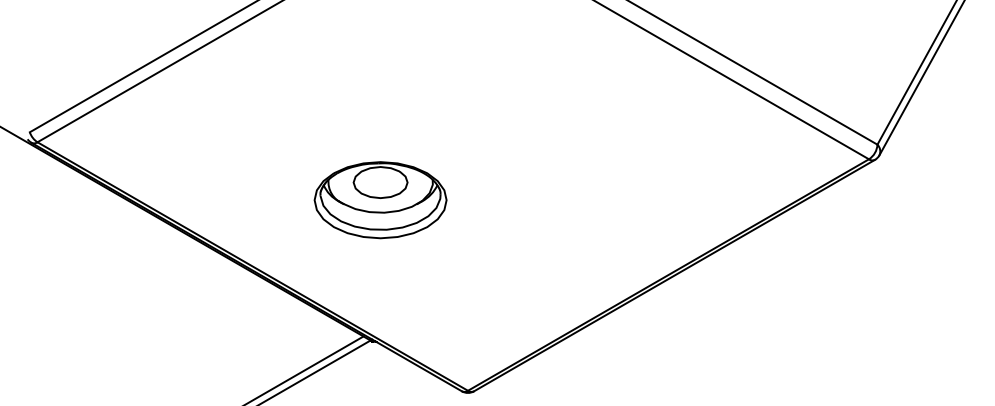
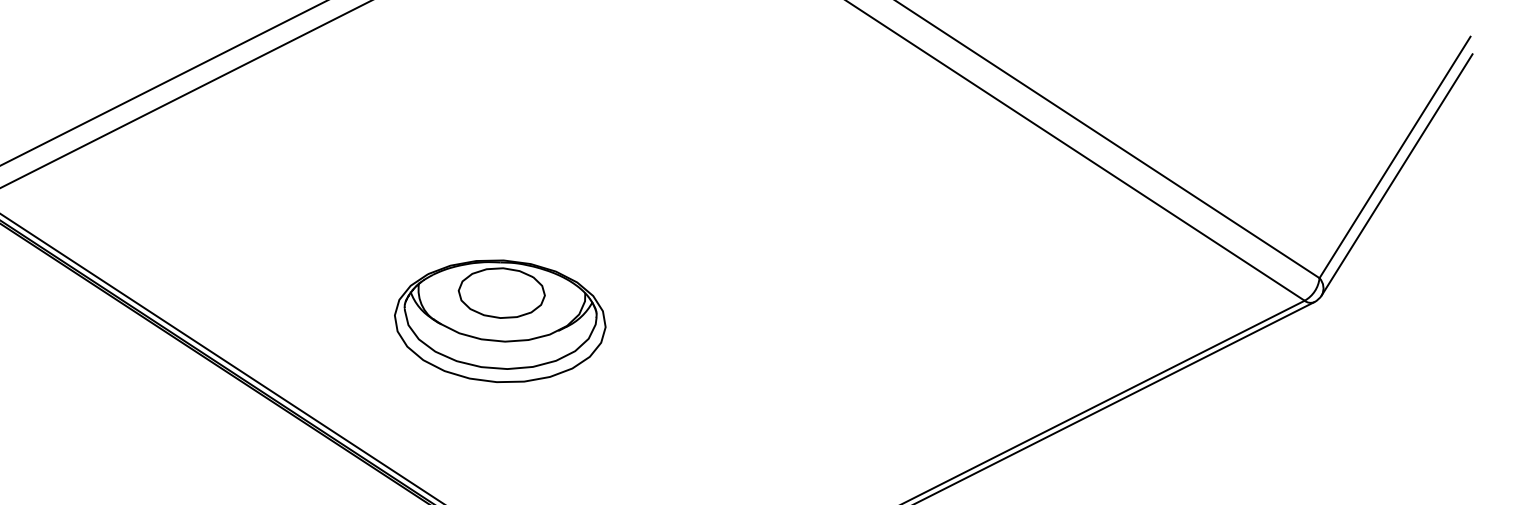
part: (380, 200) -> (500, 321), moved

